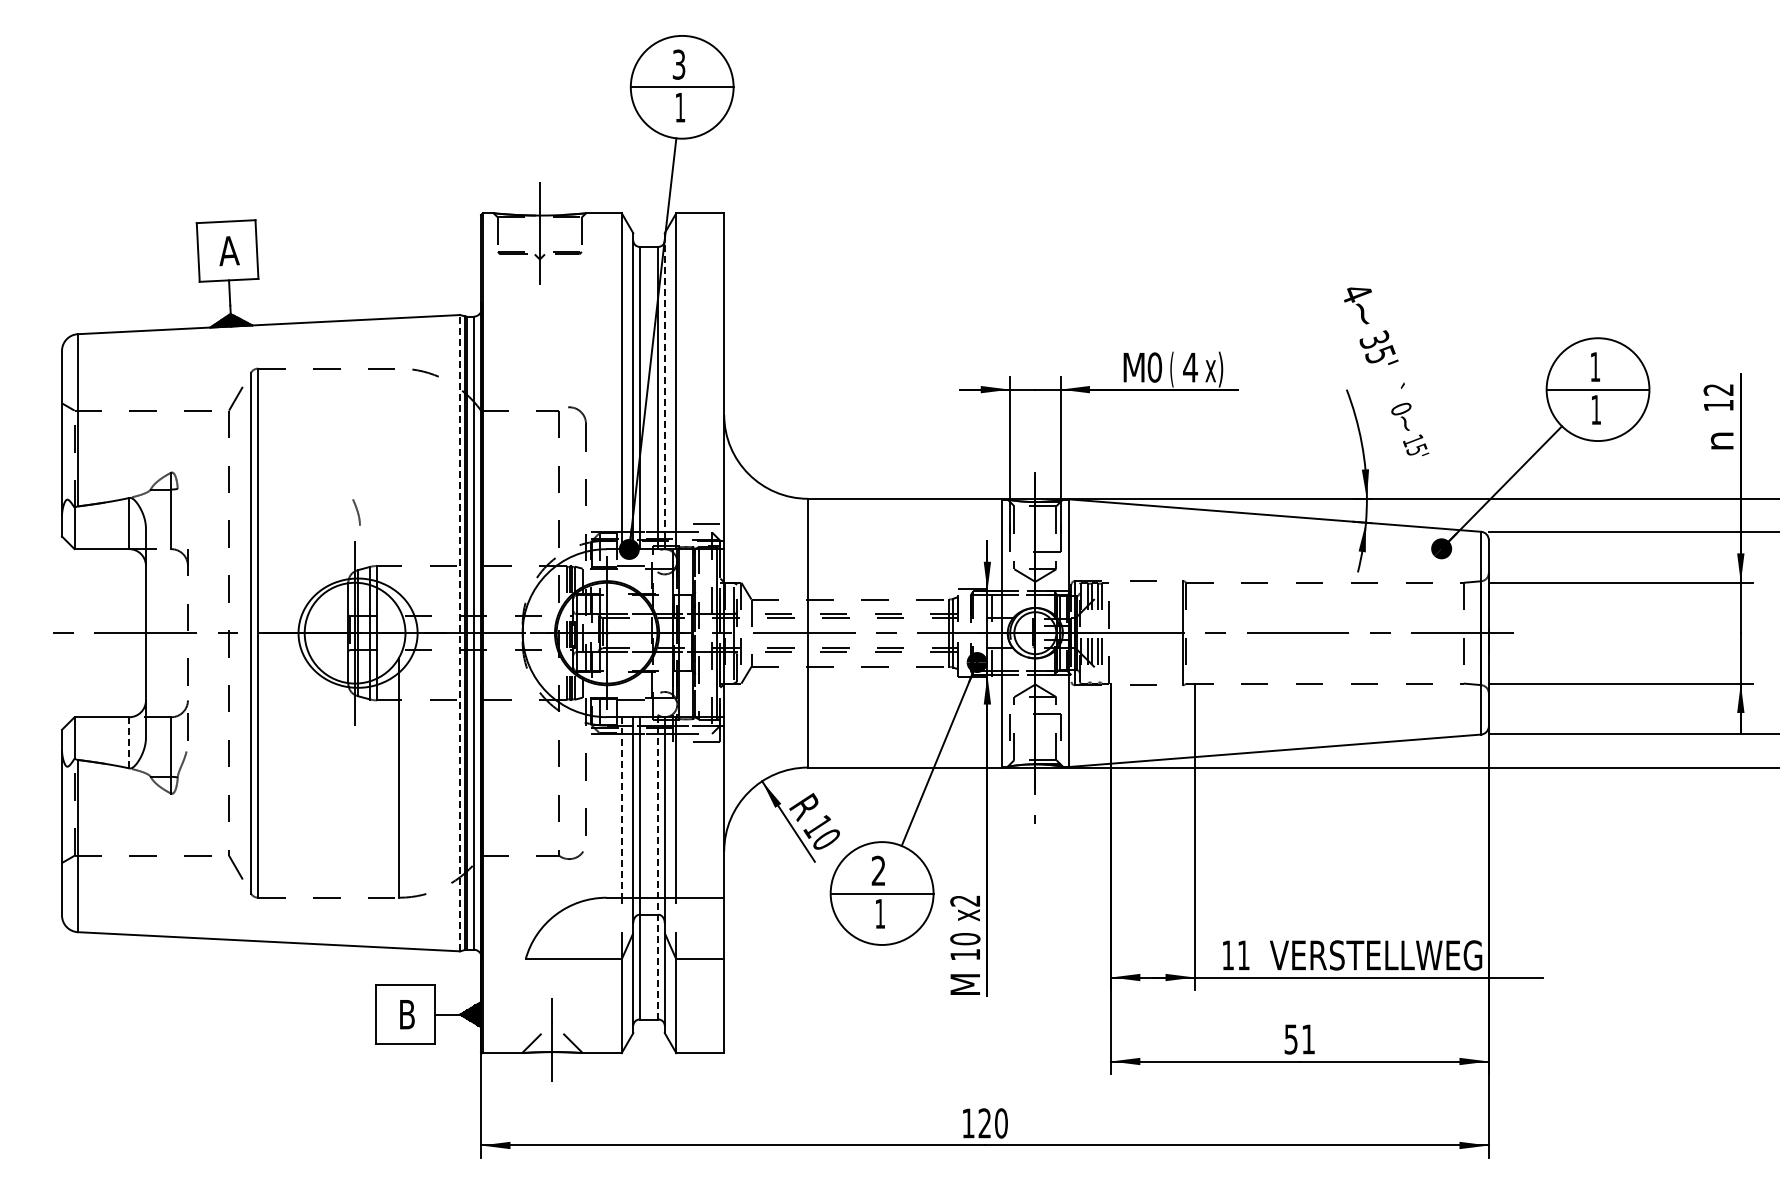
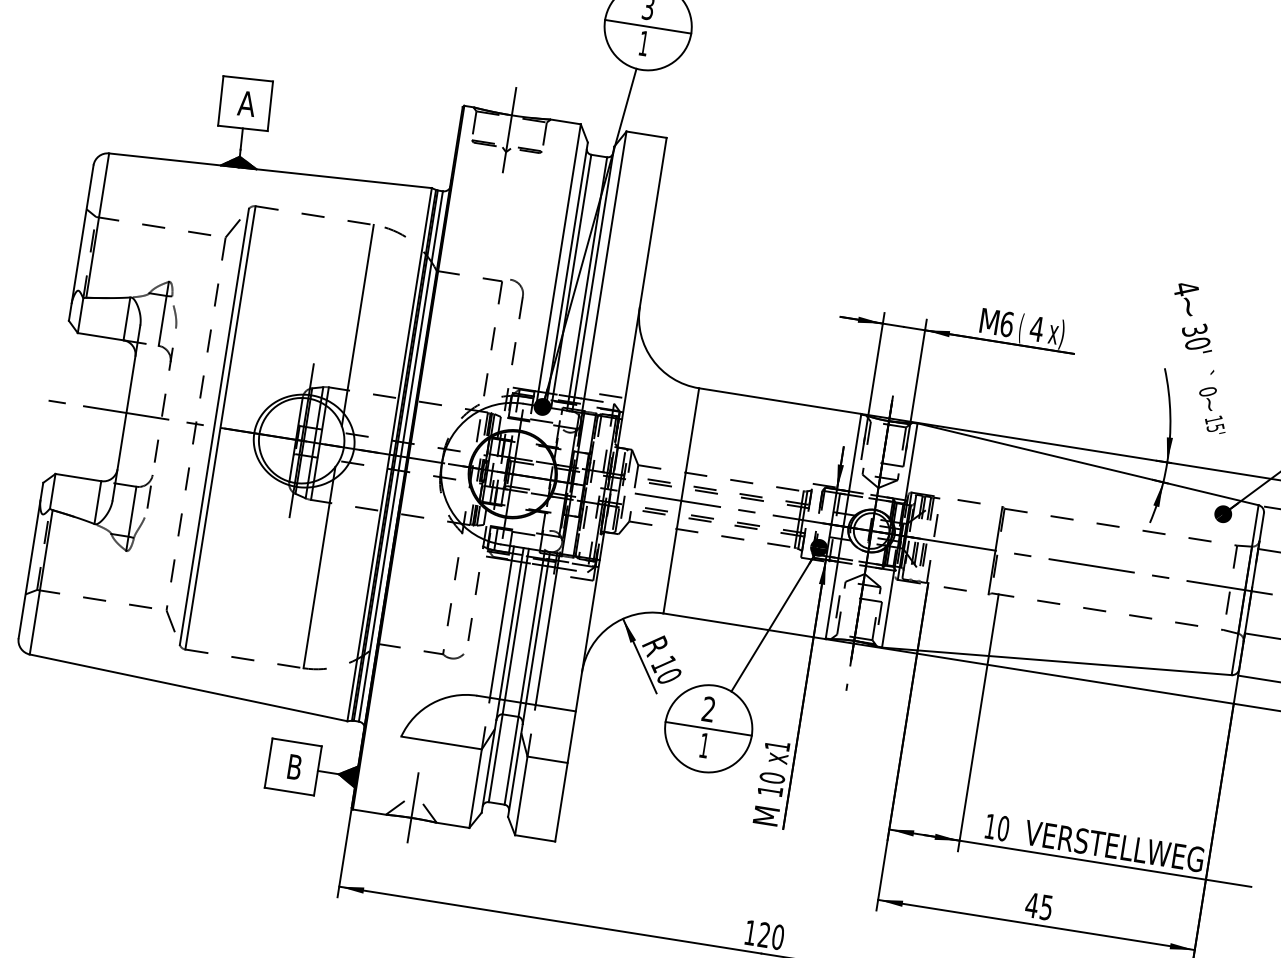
text: (1380, 354) -> (1197, 343), 35' -> 30'
text: (1154, 367) -> (1006, 324), 0 -> 6
line: (664, 391) -> (592, 279), dashed -> solid
line: (399, 488) -> (358, 325), added
curve: (356, 511) -> (174, 316), moved
line: (460, 632) -> (390, 454), dashed -> solid
line: (129, 742) -> (98, 502), dashed -> solid
line: (621, 807) -> (501, 622), dashed -> solid
line: (658, 867) -> (524, 677), dashed -> solid
text: (964, 900) -> (776, 745), x2 -> x1
text: (1243, 955) -> (1003, 828), 11 -> 10
text: (1299, 1039) -> (1039, 906), 51 -> 45

